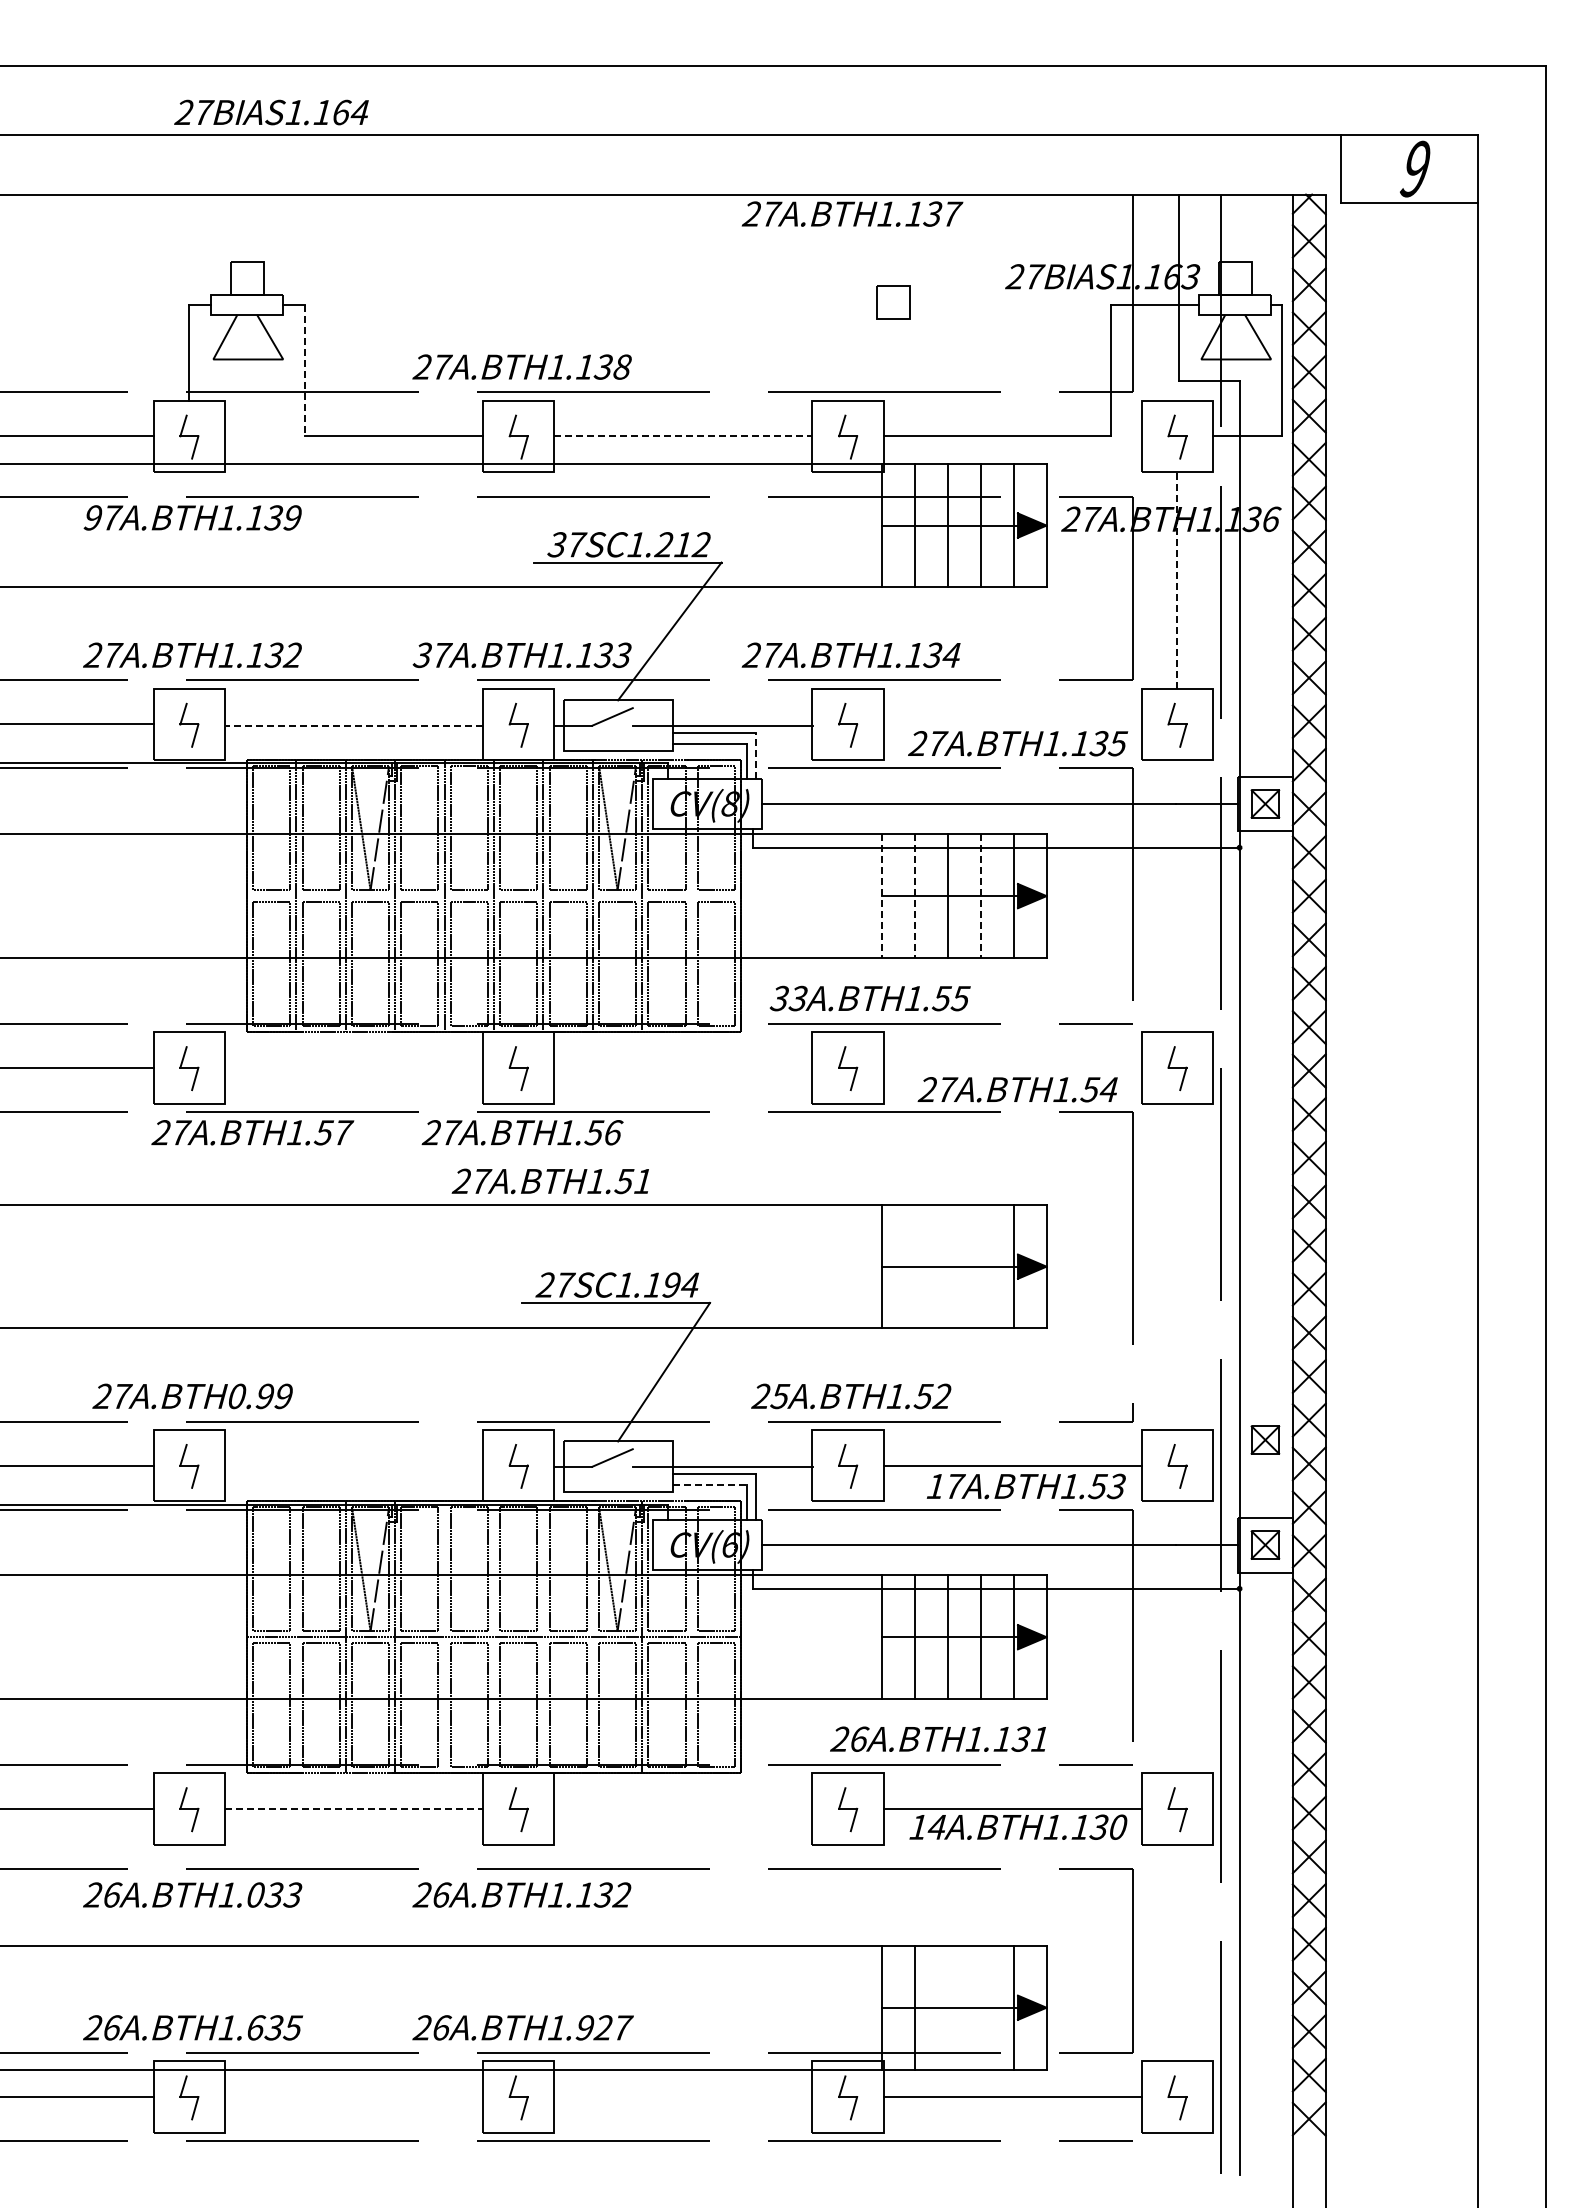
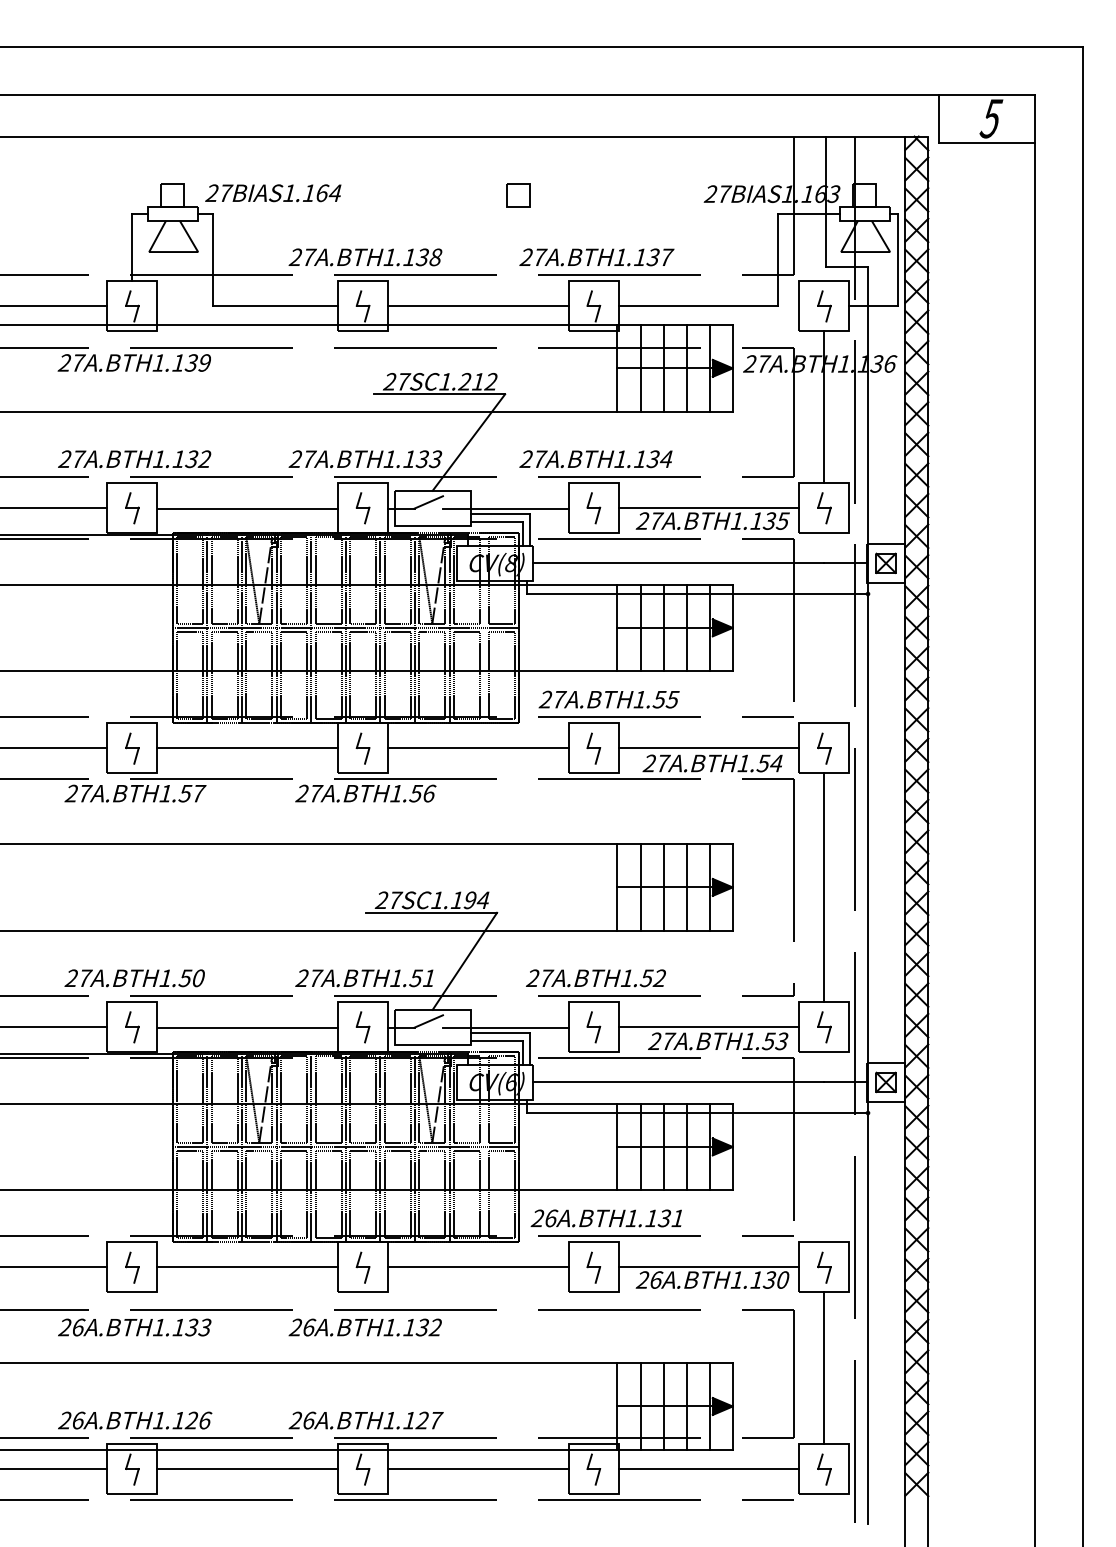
text: (271, 112) -> (273, 193), moved
text: (1415, 168) -> (991, 118), 9 -> 5
text: (852, 213) -> (596, 256), moved
part: (893, 302) -> (519, 195), moved
line: (305, 370) -> (213, 259), dashed -> solid
line: (683, 436) -> (478, 305), dashed -> solid
text: (92, 517) -> (64, 362), 97 -> 27
text: (556, 544) -> (389, 381), 37SC1.212 -> 27SC1.212
line: (1177, 579) -> (824, 406), dashed -> solid
text: (421, 655) -> (294, 459), 37 -> 27
line: (1012, 724) -> (708, 507), added
line: (354, 725) -> (248, 508), dashed -> solid
line: (756, 755) -> (529, 529), dashed -> solid
line: (494, 896) -> (346, 628), added
line: (881, 896) -> (617, 628), dashed -> solid
line: (914, 896) -> (640, 628), dashed -> solid
line: (980, 896) -> (686, 628), dashed -> solid
text: (789, 998) -> (552, 699), 33 -> 27
line: (353, 1067) -> (247, 747), added
line: (683, 1067) -> (478, 747), added
line: (1012, 1067) -> (708, 747), added
text: (252, 1132) -> (135, 793), moved
text: (549, 1181) -> (363, 978), moved
line: (914, 1266) -> (640, 887), added
line: (947, 1266) -> (663, 887), added
line: (980, 1266) -> (686, 887), added
line: (1177, 1266) -> (824, 887), added
text: (260, 1396) -> (182, 978), 0.99 -> 1.50
text: (780, 1396) -> (546, 978), 25 -> 27
part: (1265, 1439) -> (886, 1008), removed
line: (354, 1466) -> (248, 1027), added
line: (710, 1485) -> (497, 1040), dashed -> solid
text: (934, 1485) -> (654, 1040), 17 -> 27
line: (296, 1637) -> (207, 1147), added
line: (444, 1637) -> (311, 1147), added
line: (494, 1637) -> (346, 1147), added
line: (543, 1637) -> (380, 1147), added
line: (592, 1637) -> (414, 1147), added
text: (937, 1738) -> (605, 1217), moved
line: (353, 1808) -> (247, 1266), dashed -> solid
line: (683, 1808) -> (478, 1266), added
text: (927, 1826) -> (649, 1279), 14 -> 26
text: (255, 1894) -> (178, 1327), 1.033 -> 1.133
line: (1177, 1952) -> (824, 1367), added
line: (947, 2007) -> (663, 1406), added
line: (980, 2007) -> (686, 1406), added
text: (274, 2027) -> (192, 1420), 1.635 -> 1.126
text: (584, 2027) -> (409, 1420), 1.927 -> 1.127
line: (353, 2097) -> (247, 1469), added
line: (683, 2097) -> (478, 1469), added

